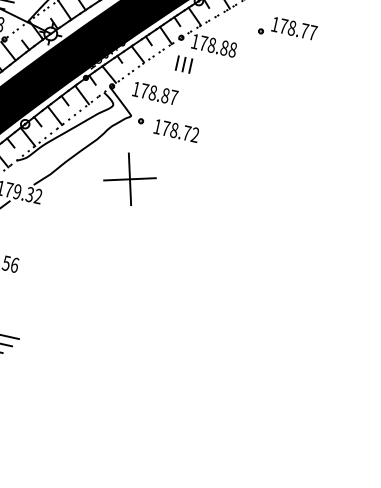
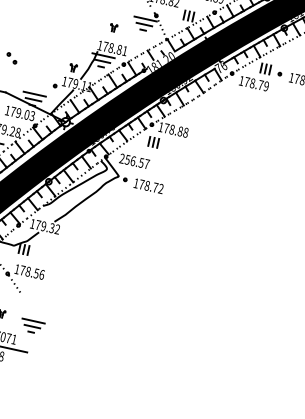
part: (286, 28) -> (221, 118), removed
text: (150, 91) -> (131, 160), 178.87 -> 256.57
part: (129, 179) -> (117, 218), removed

